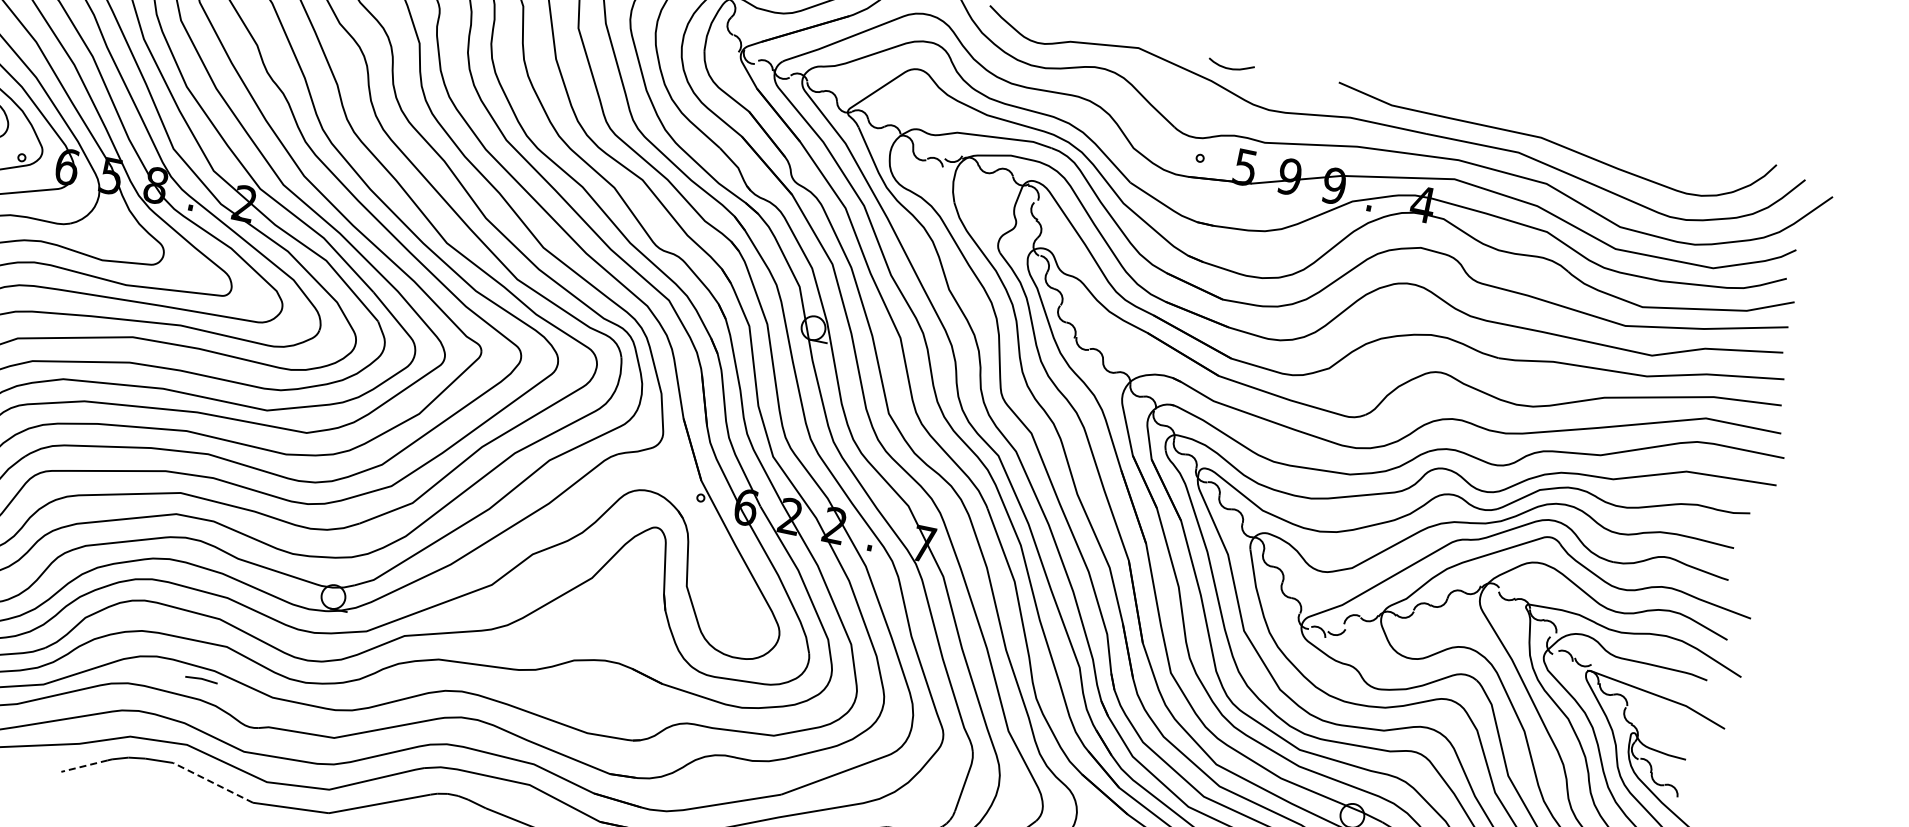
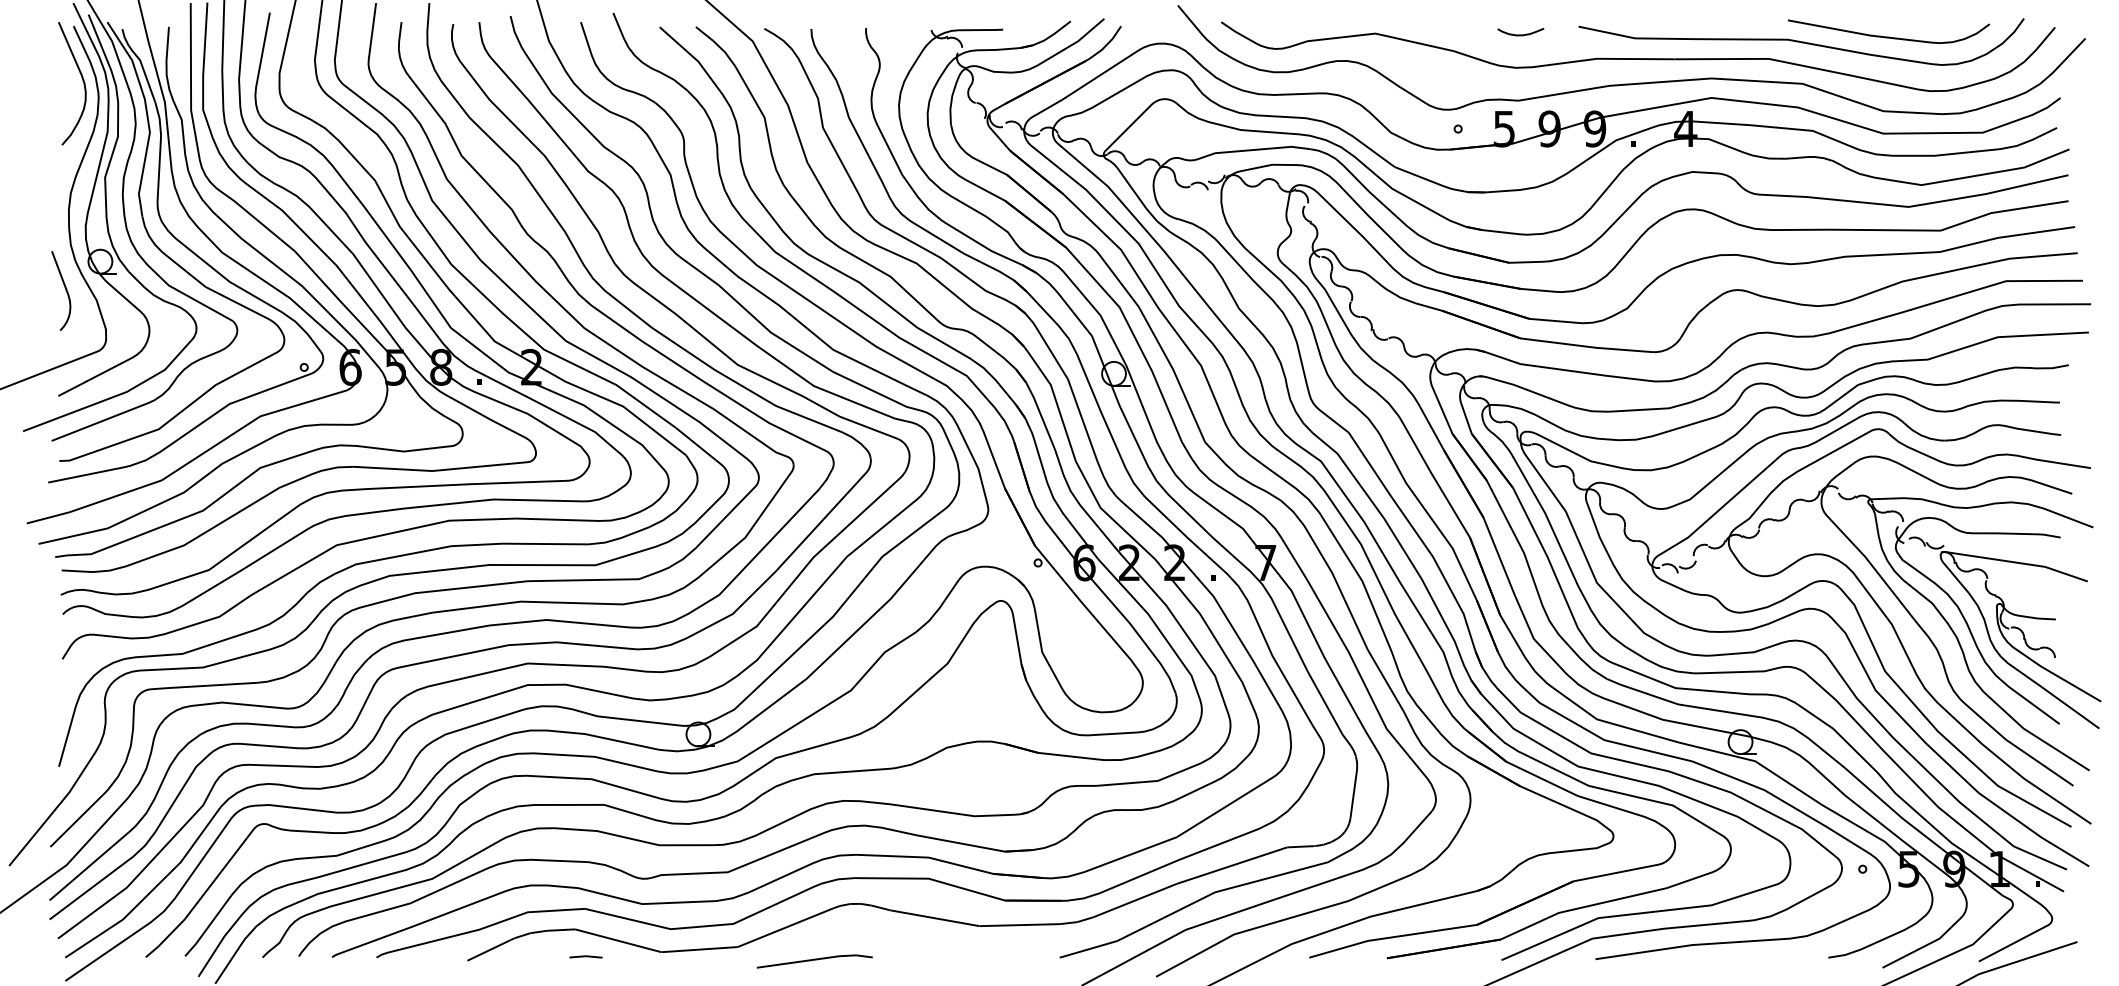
curve: (1230, 68) -> (1520, 34), moved
curve: (1640, 154) -> (1888, 36), added
line: (201, 679) -> (585, 956), moved
line: (84, 766) -> (488, 950), dashed -> solid
line: (213, 782) -> (618, 940), dashed -> solid

